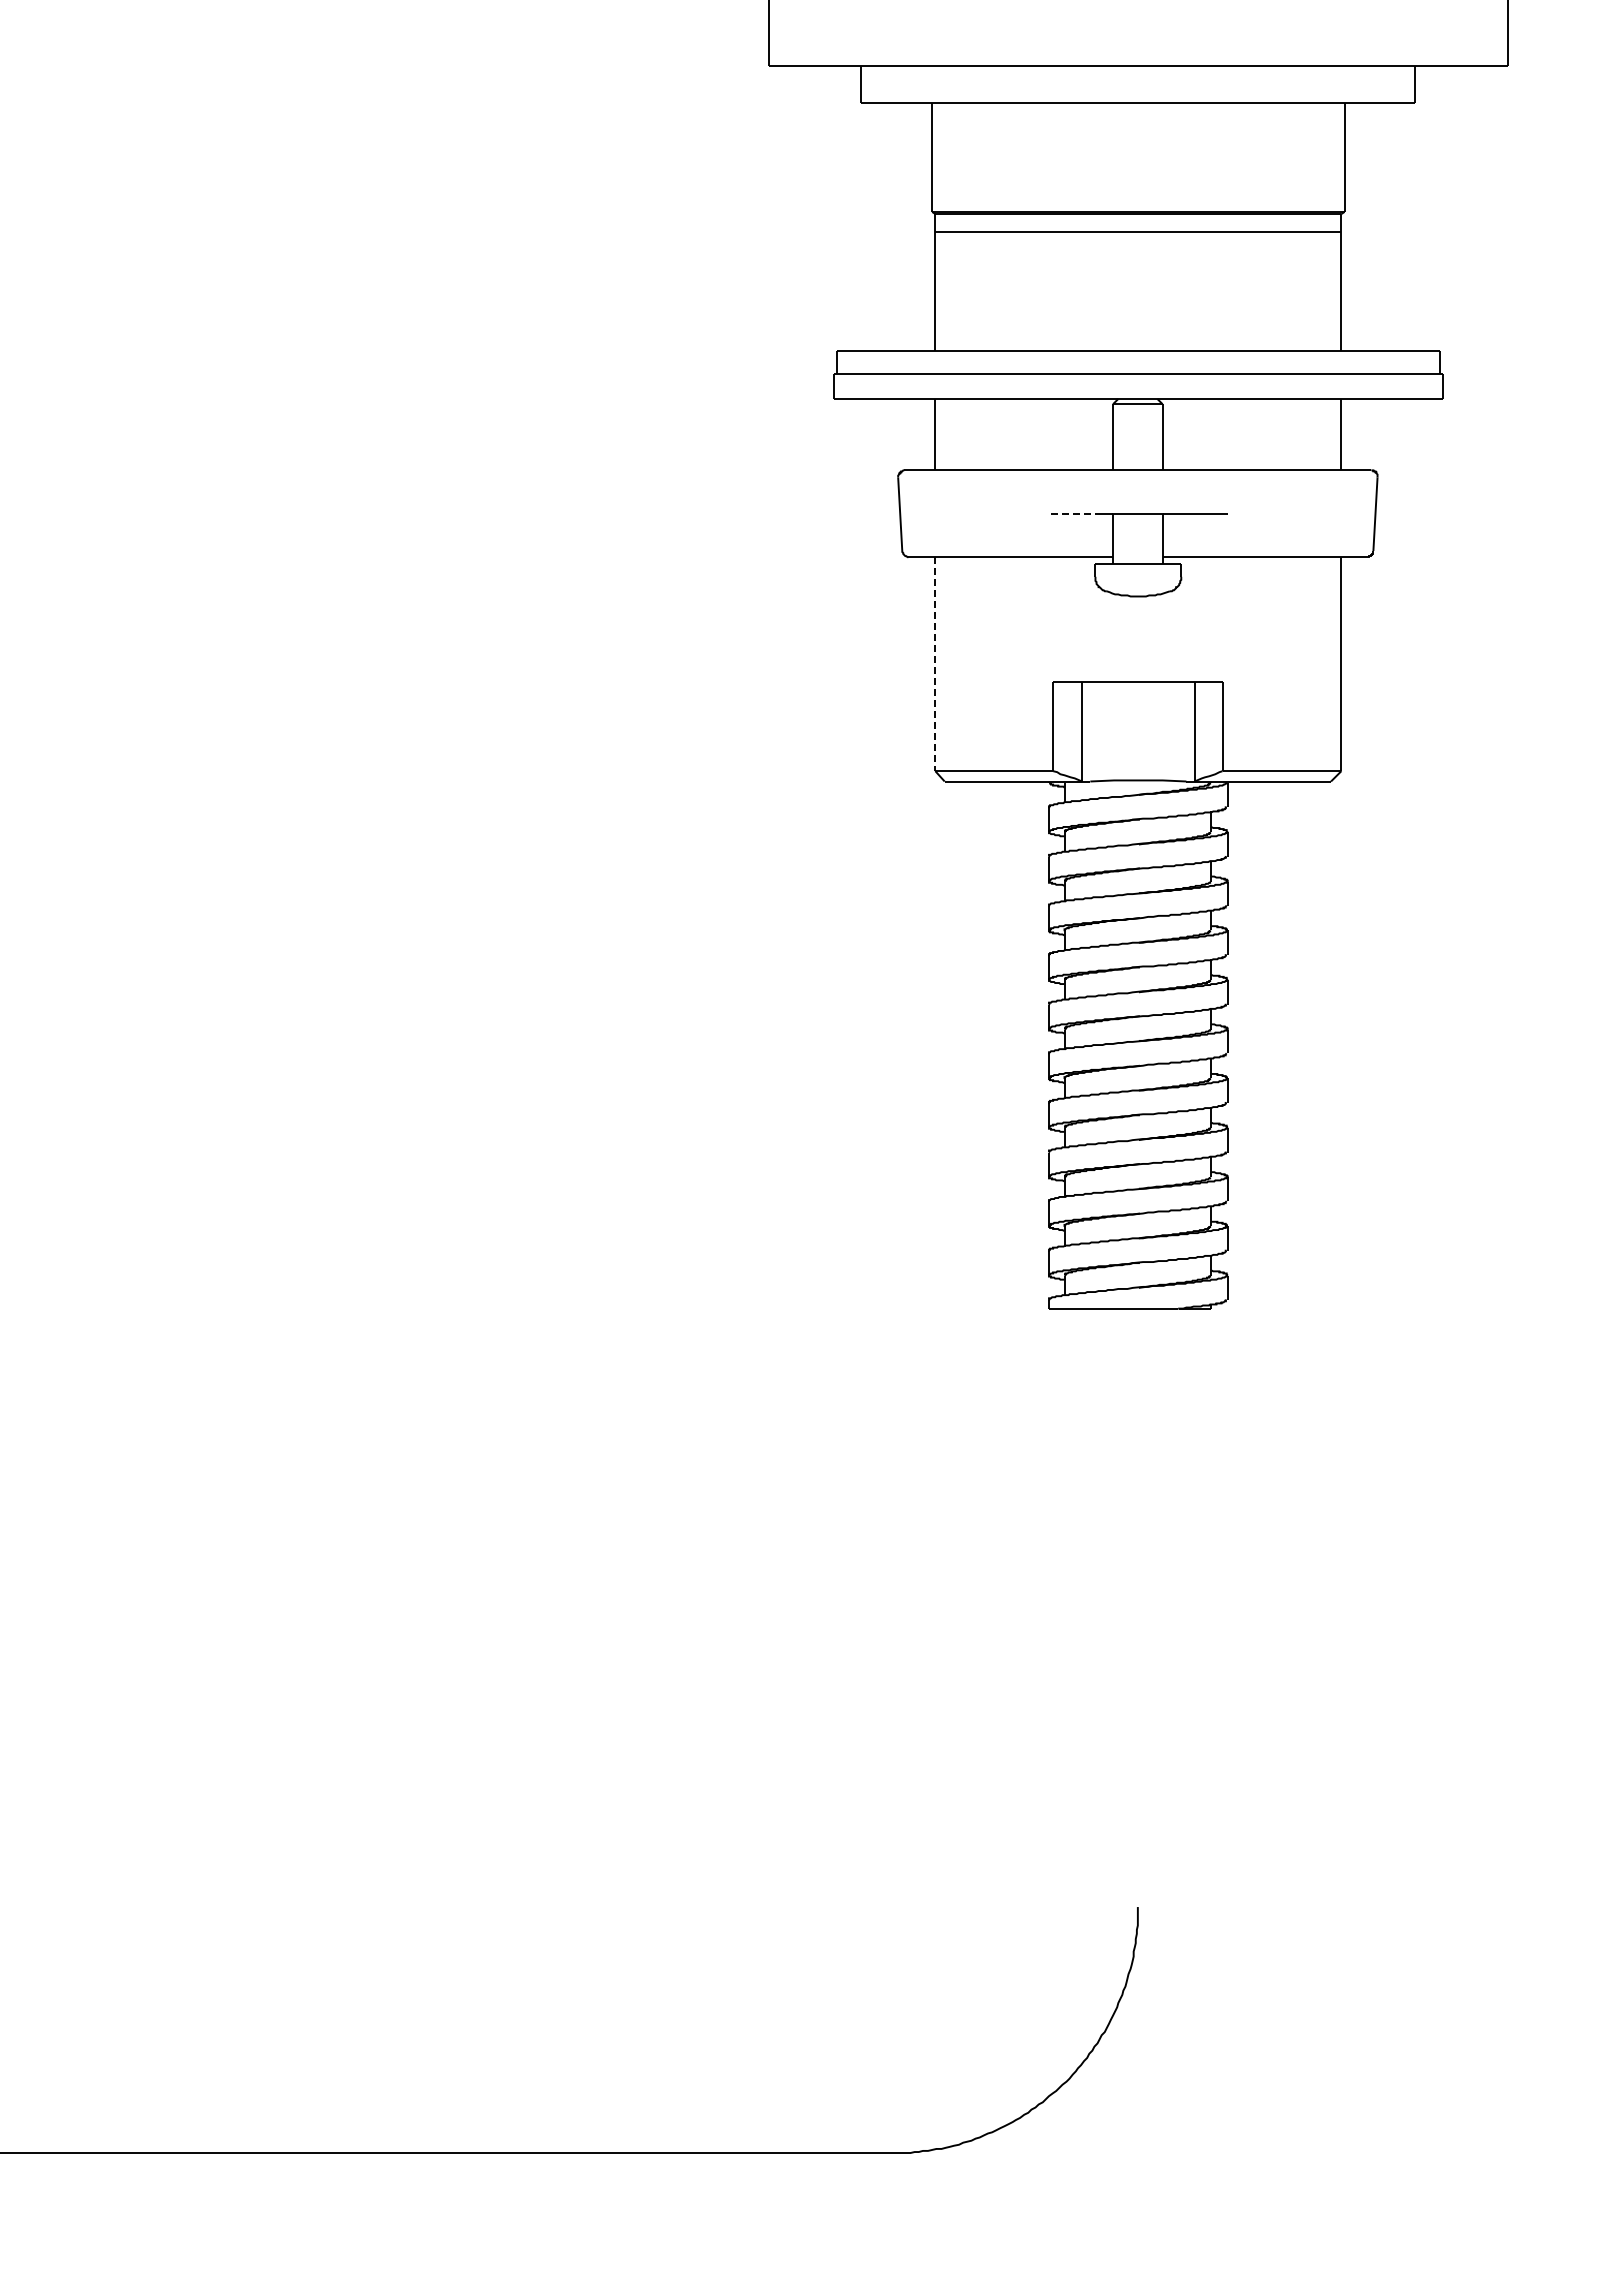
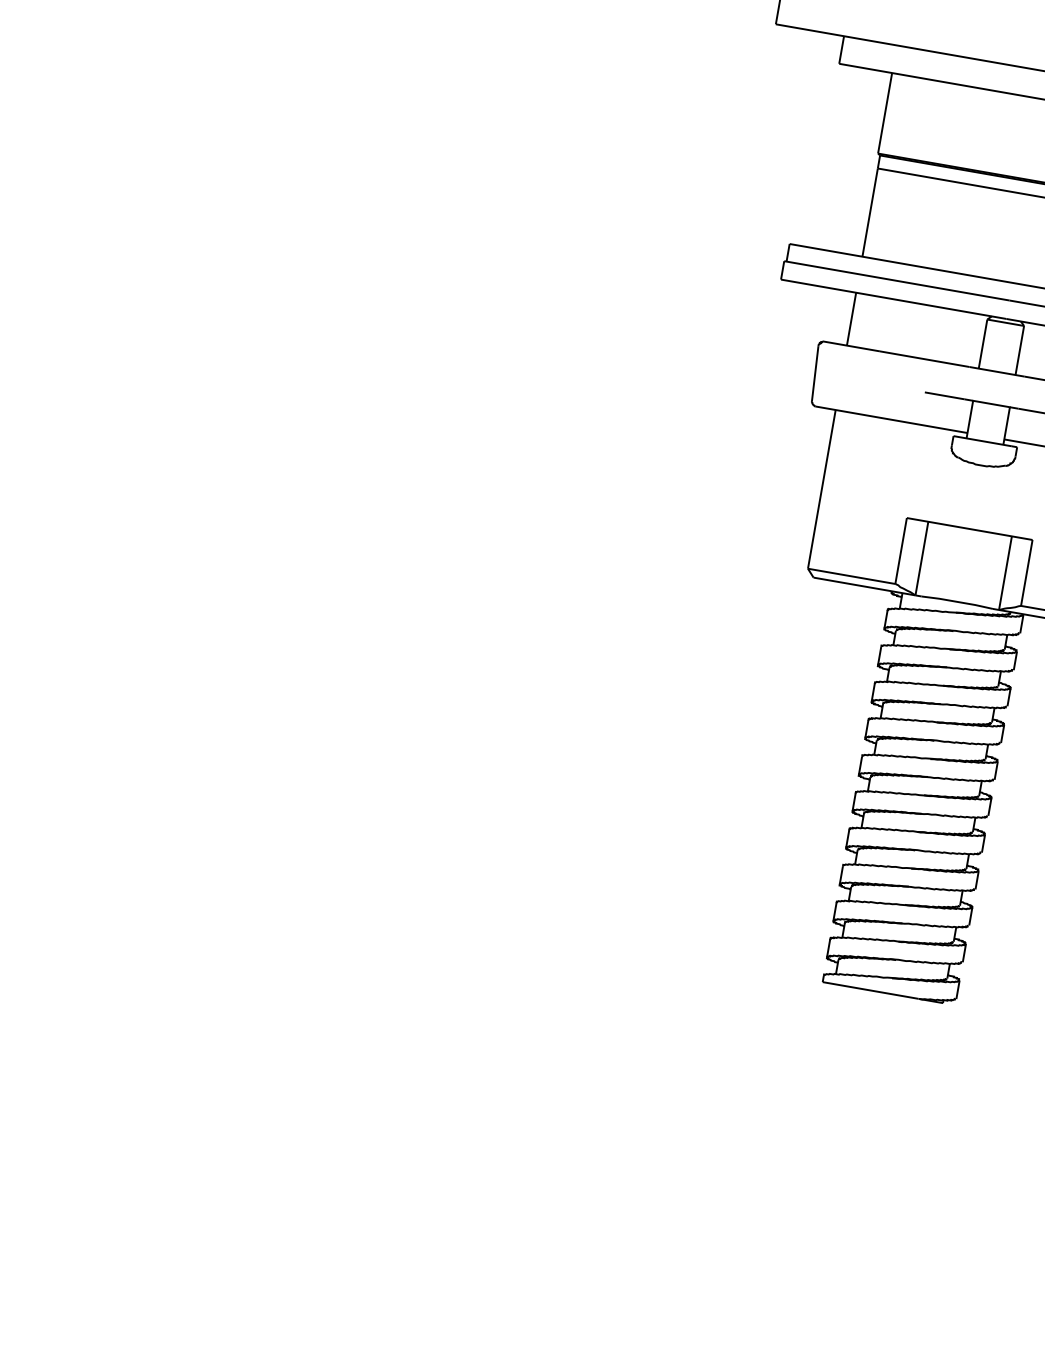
line: (1074, 513) -> (944, 395), dashed -> solid
line: (935, 664) -> (821, 489), dashed -> solid

